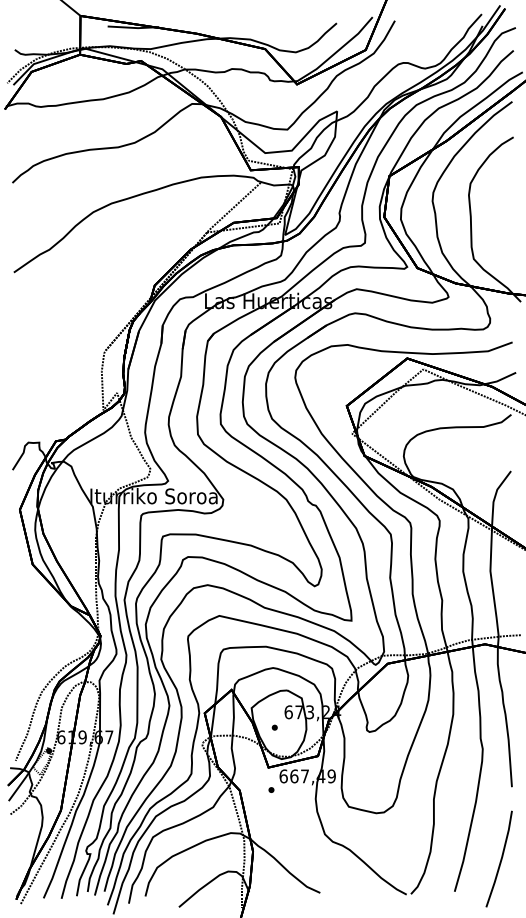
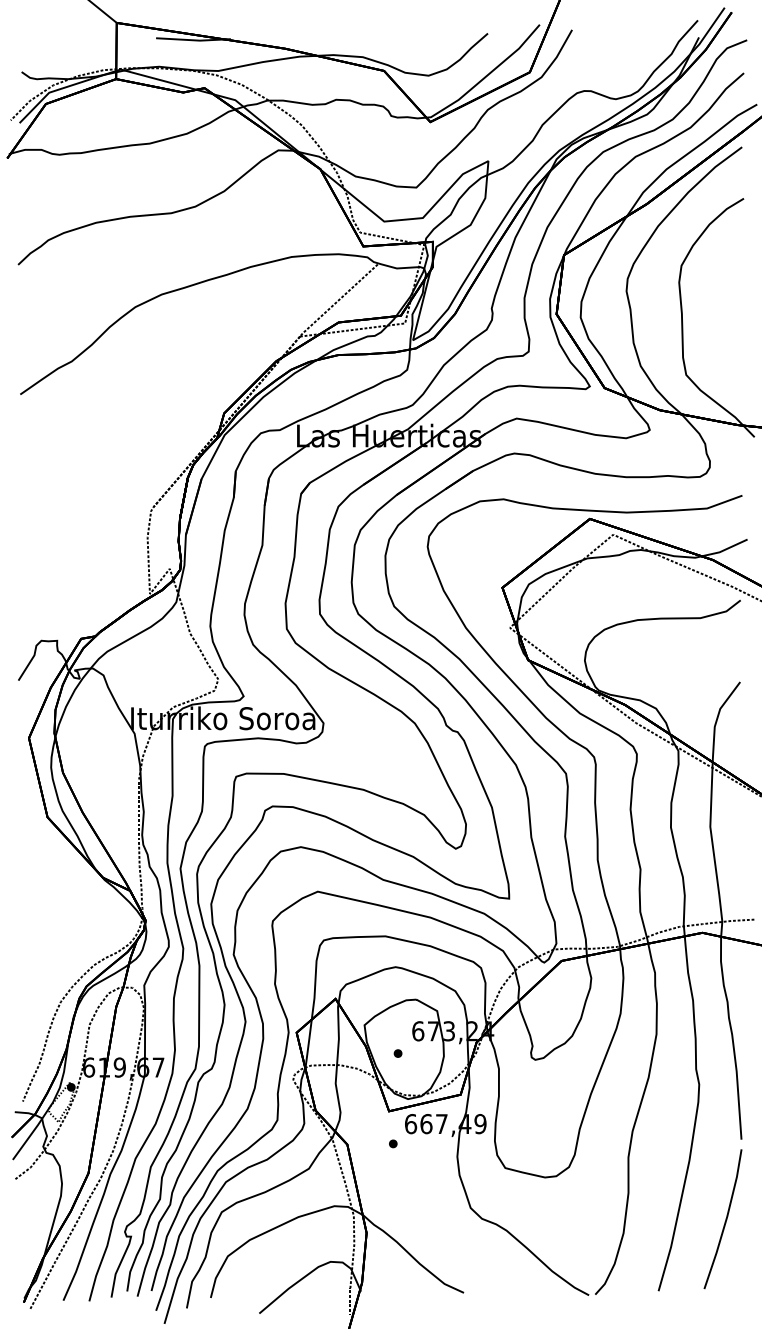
line: (500, 858) -> (724, 1218), moved

